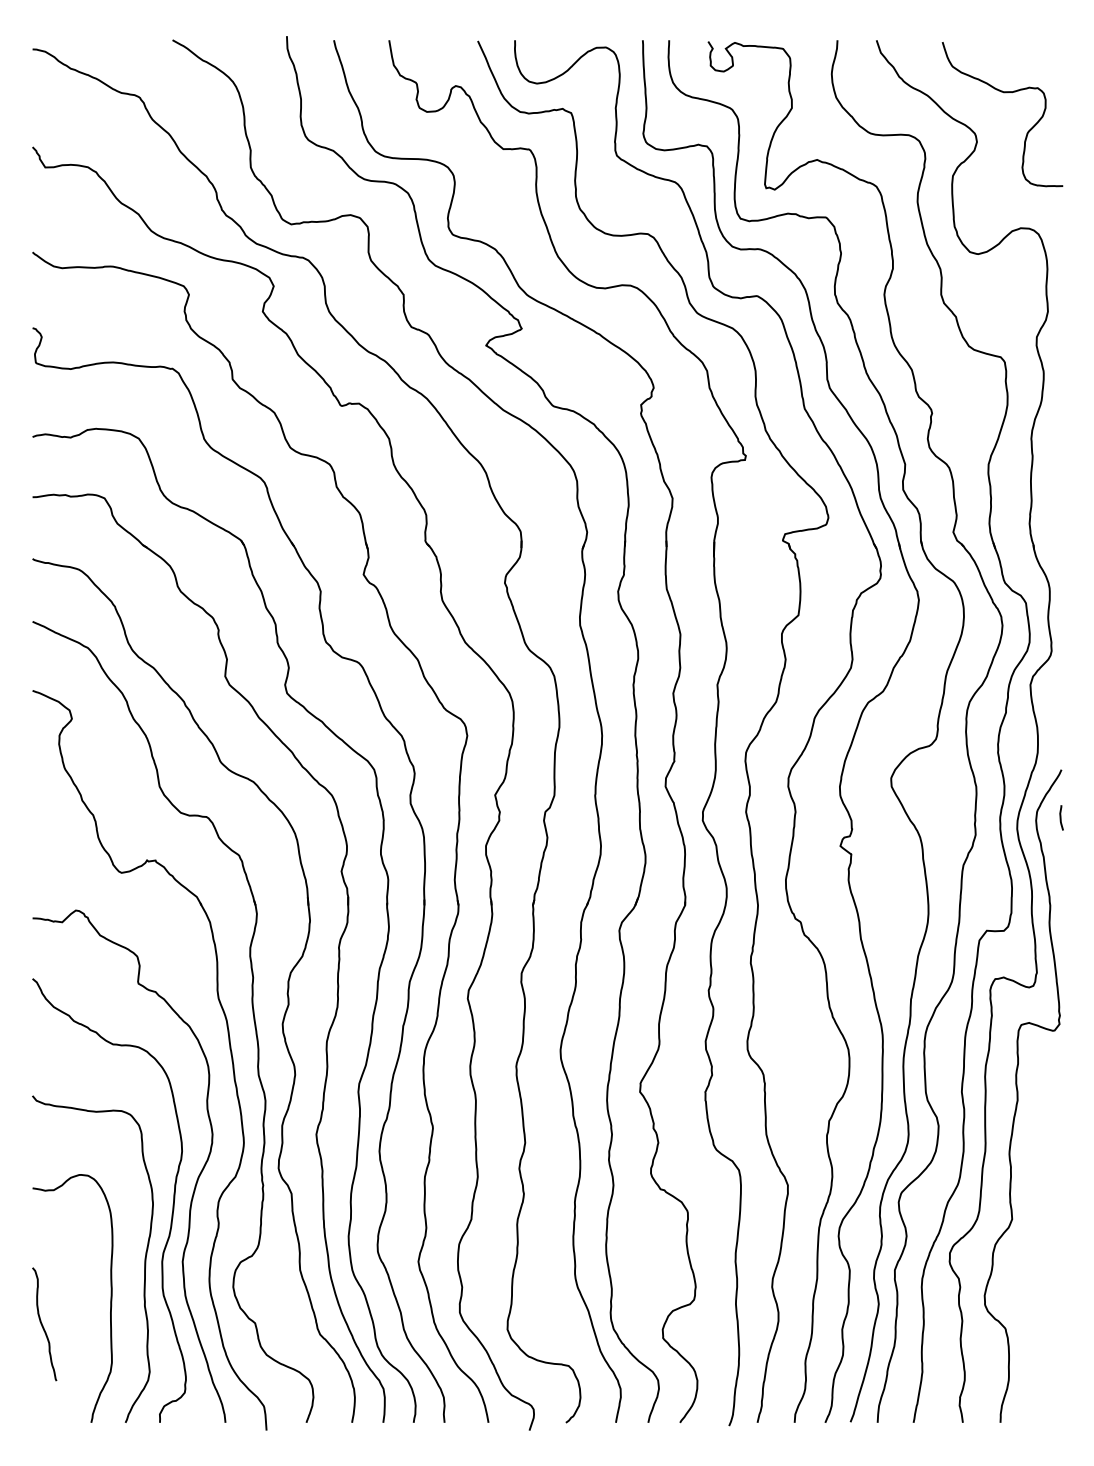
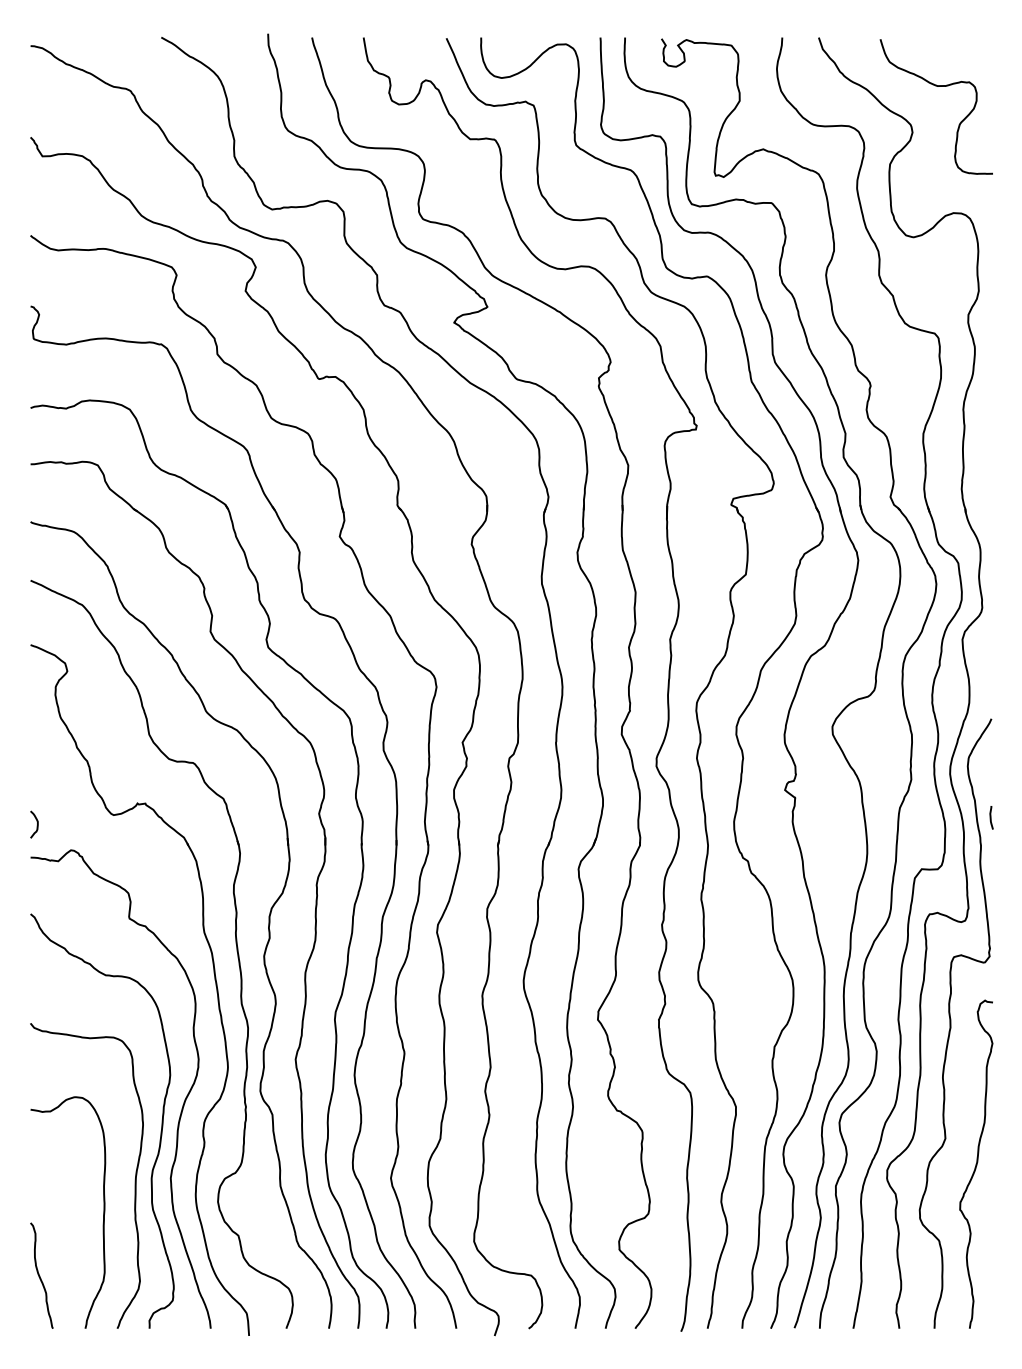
curve: (1061, 817) -> (991, 817), moved
curve: (38, 883) -> (36, 825), added
curve: (1045, 1245) -> (976, 1163), added
curve: (43, 1325) -> (40, 1276), moved

